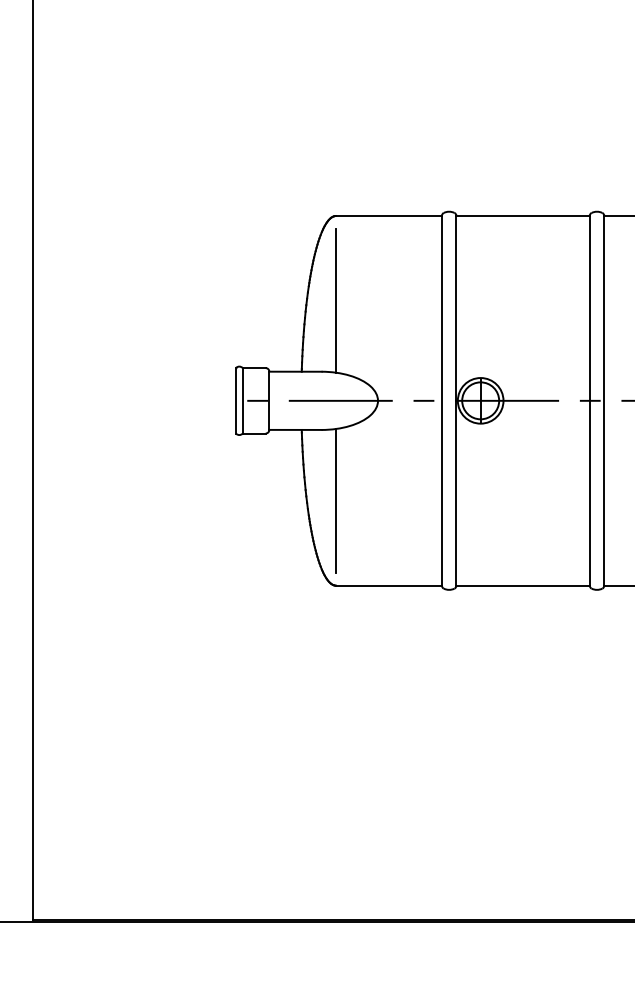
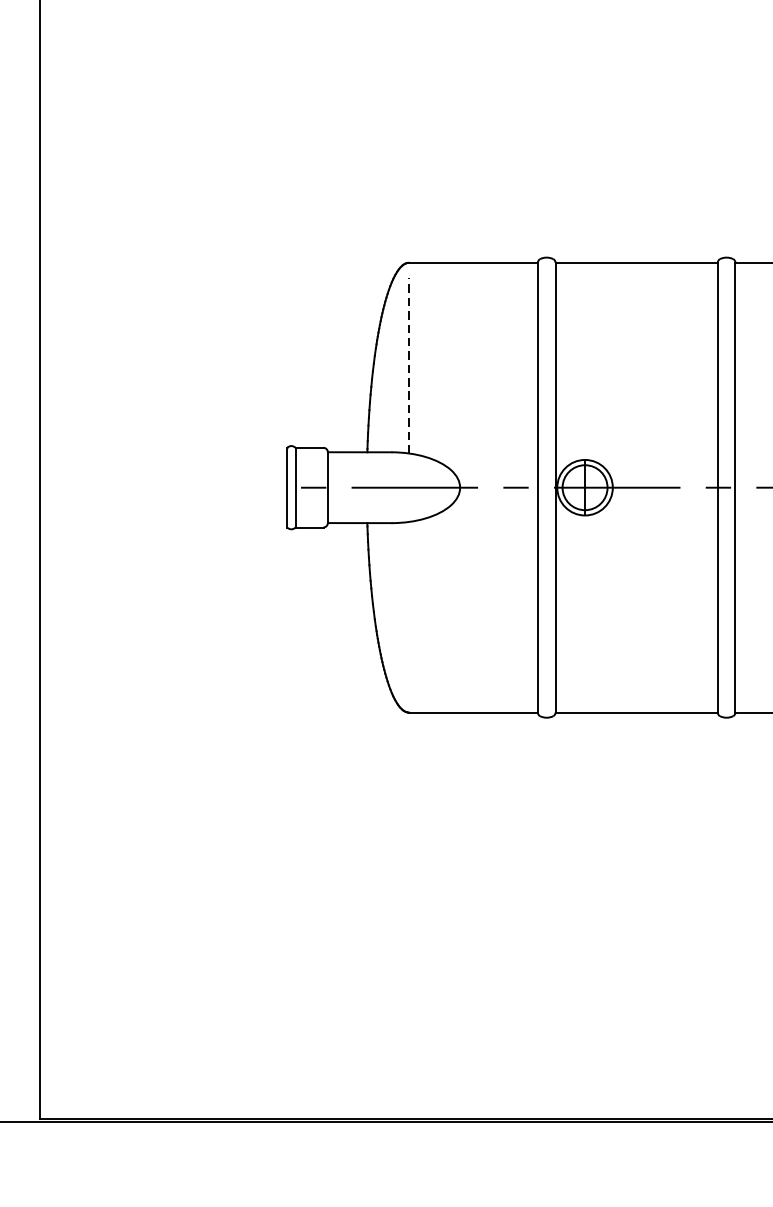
line: (335, 300) -> (408, 365), solid -> dashed
line: (335, 500) -> (408, 608), removed

